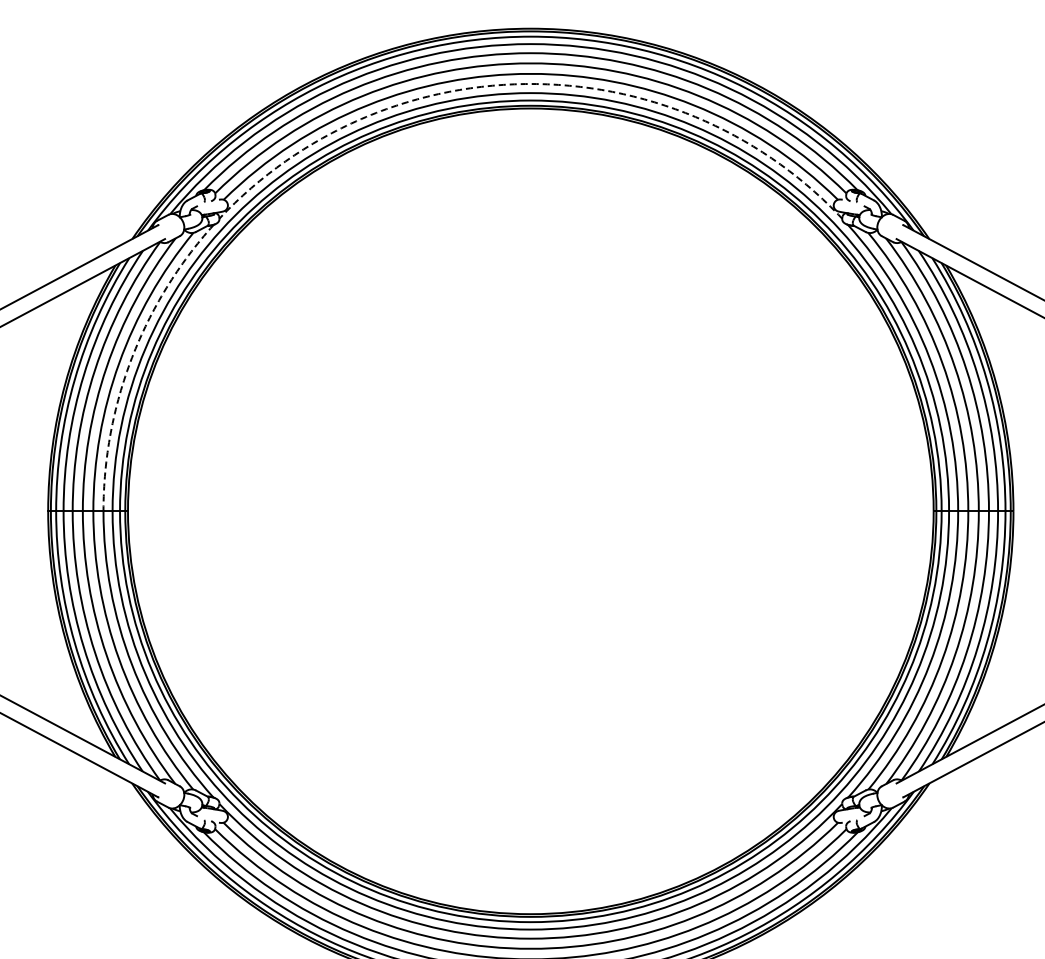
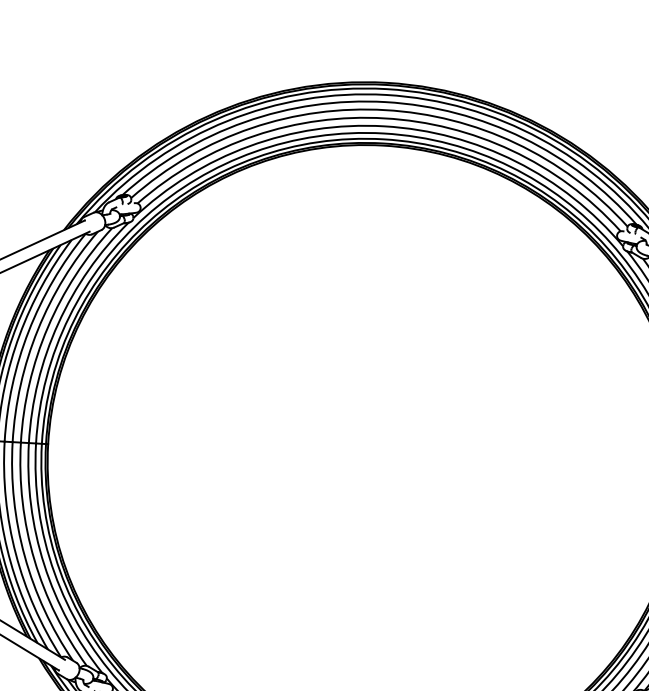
arc: (530, 84) -> (384, 126), dashed -> solid
arc: (132, 357) -> (58, 323), dashed -> solid

